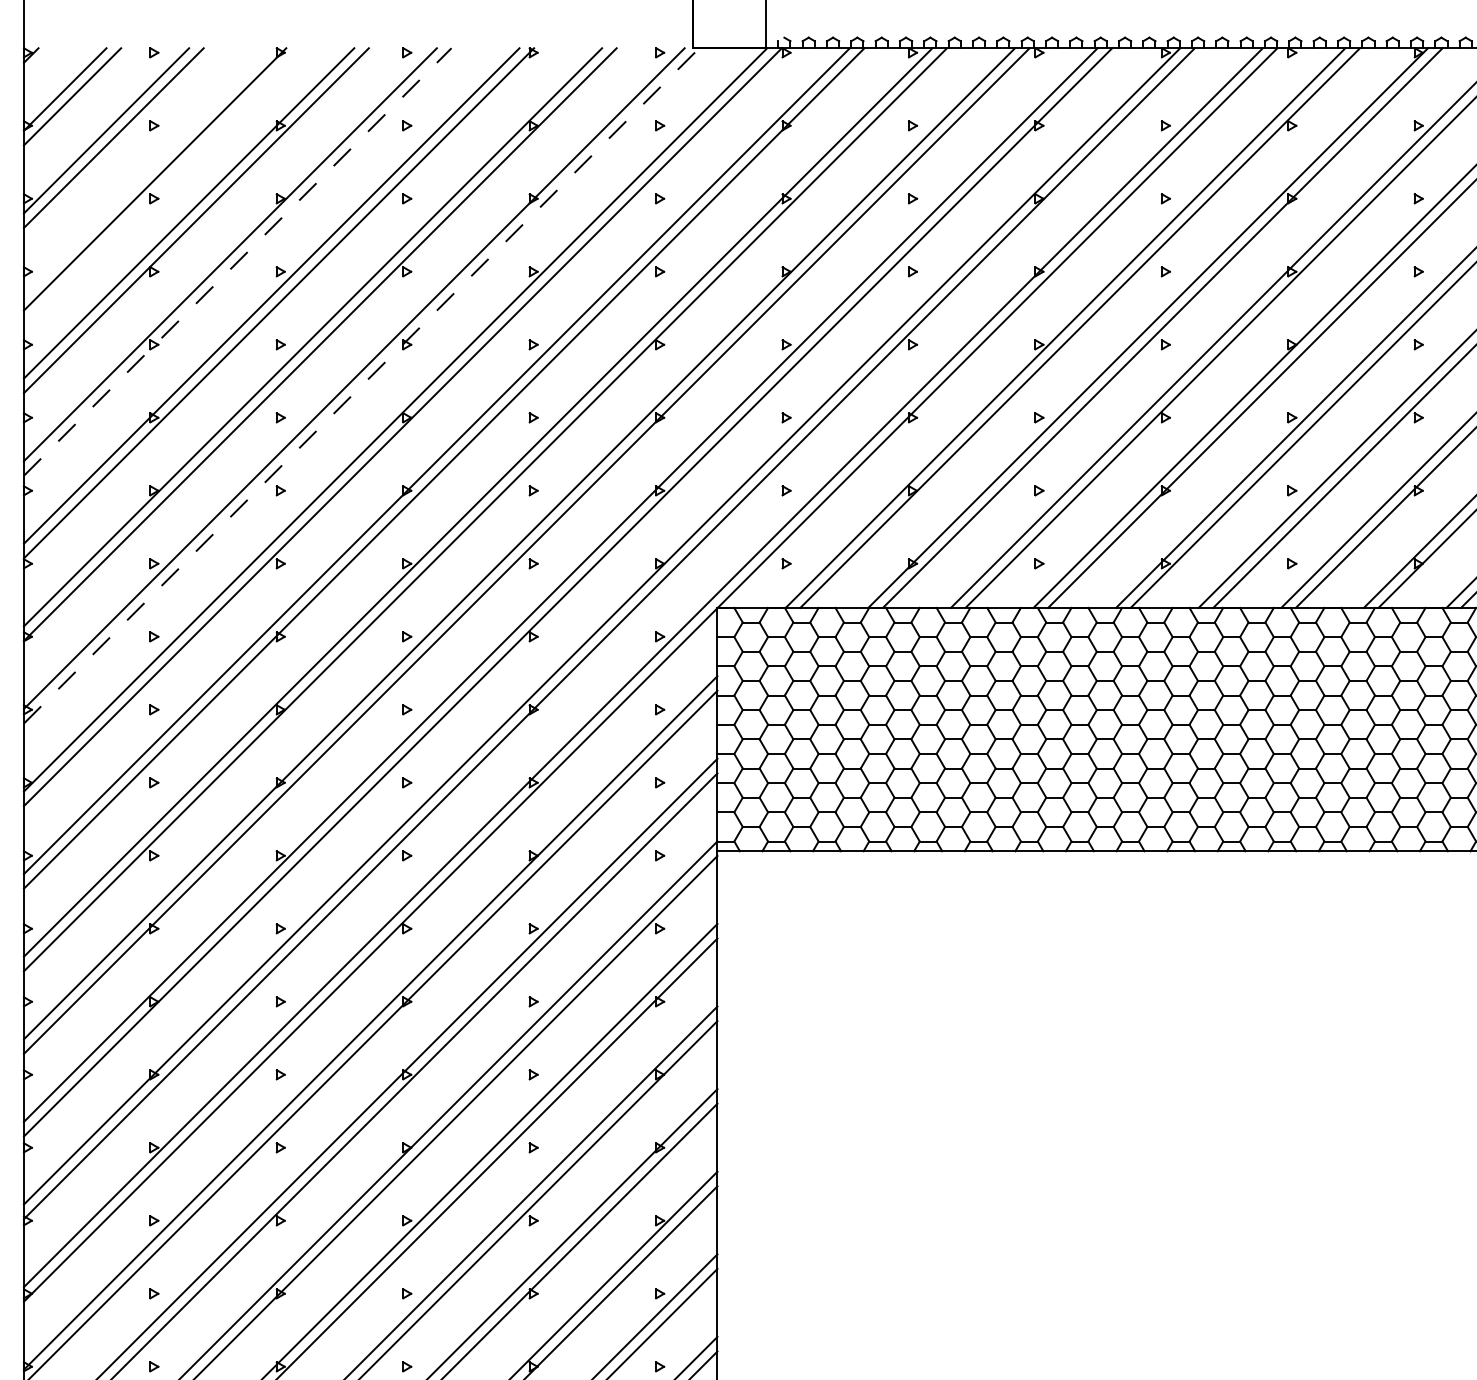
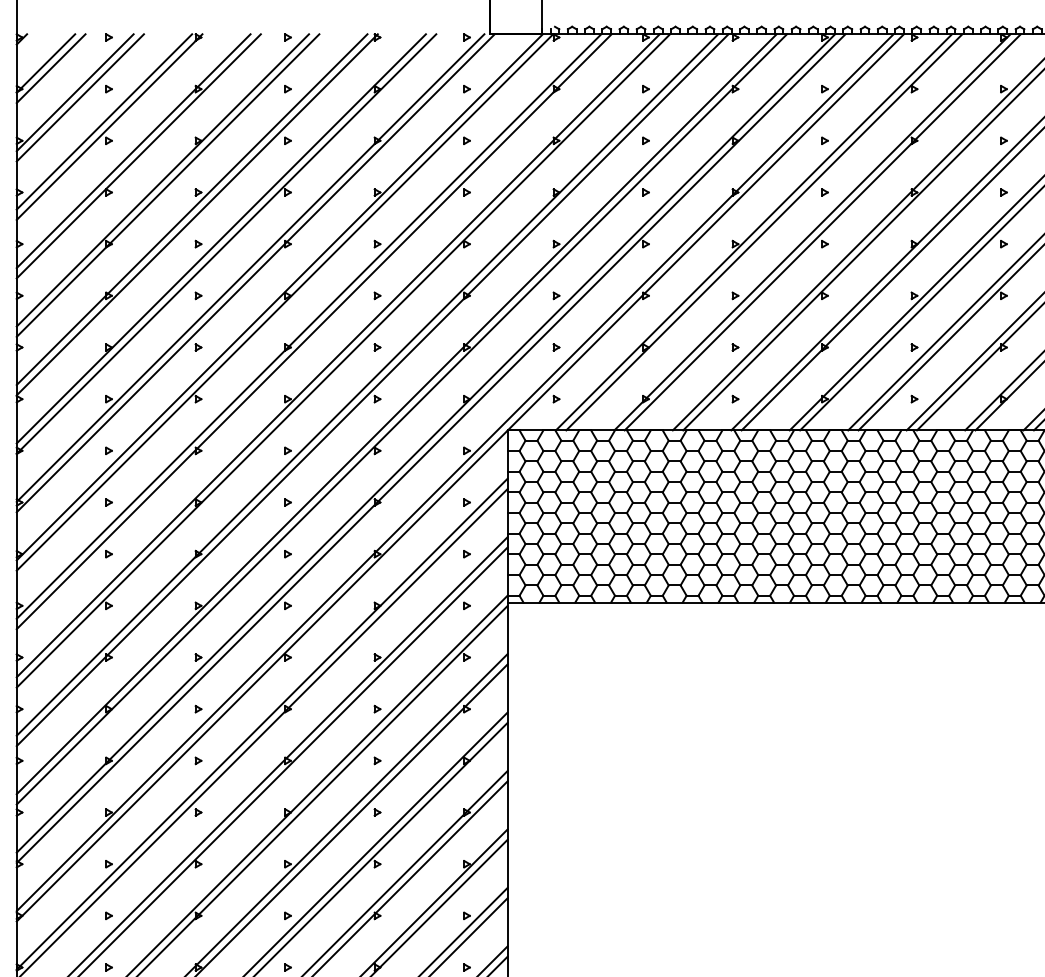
line: (147, 172) -> (104, 122), added
line: (238, 261) -> (168, 185), dashed -> solid
line: (361, 385) -> (255, 272), dashed -> solid

